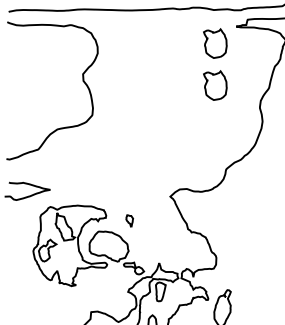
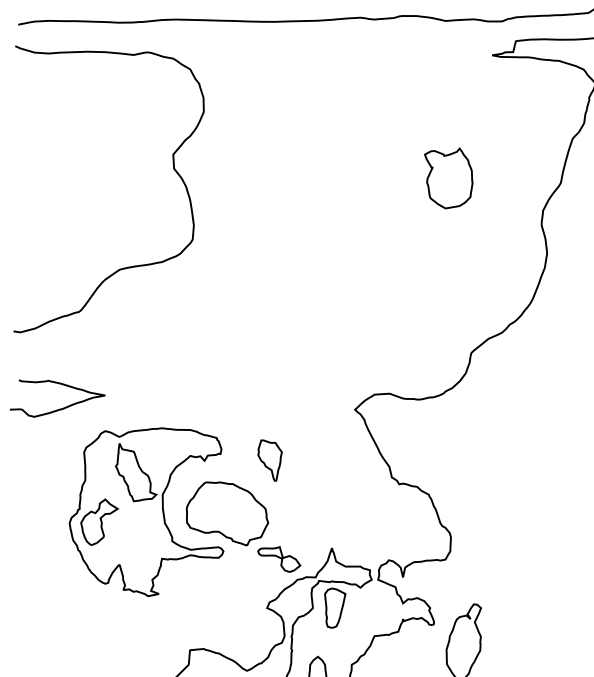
part: (215, 43) -> (449, 90), removed
part: (129, 220) -> (269, 459), size x1.67

